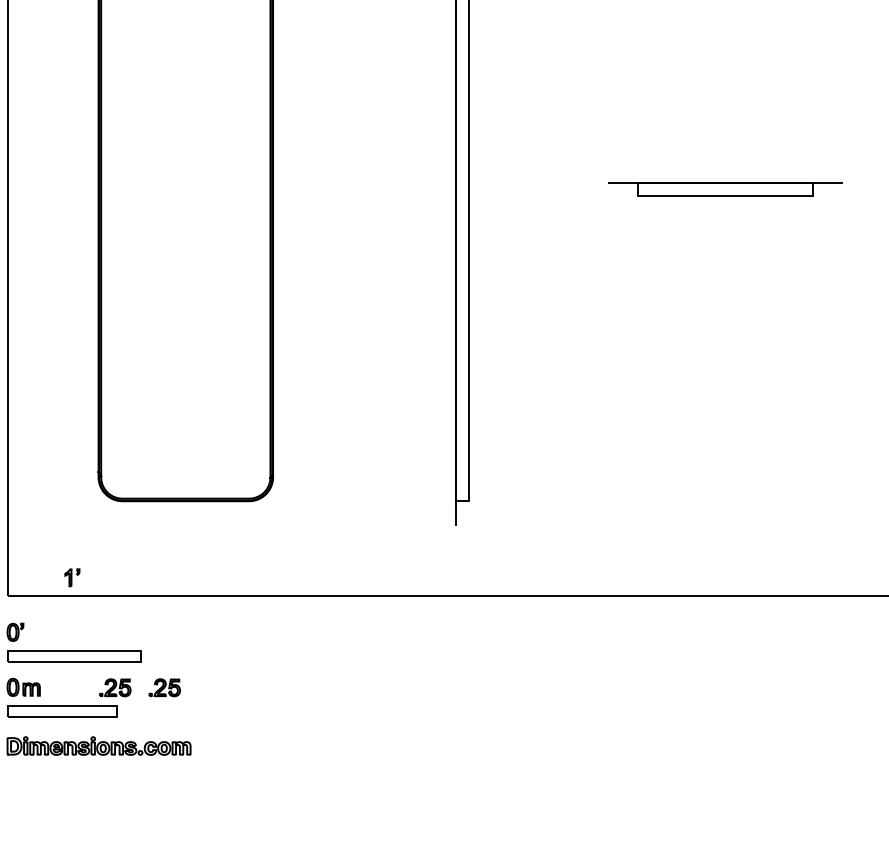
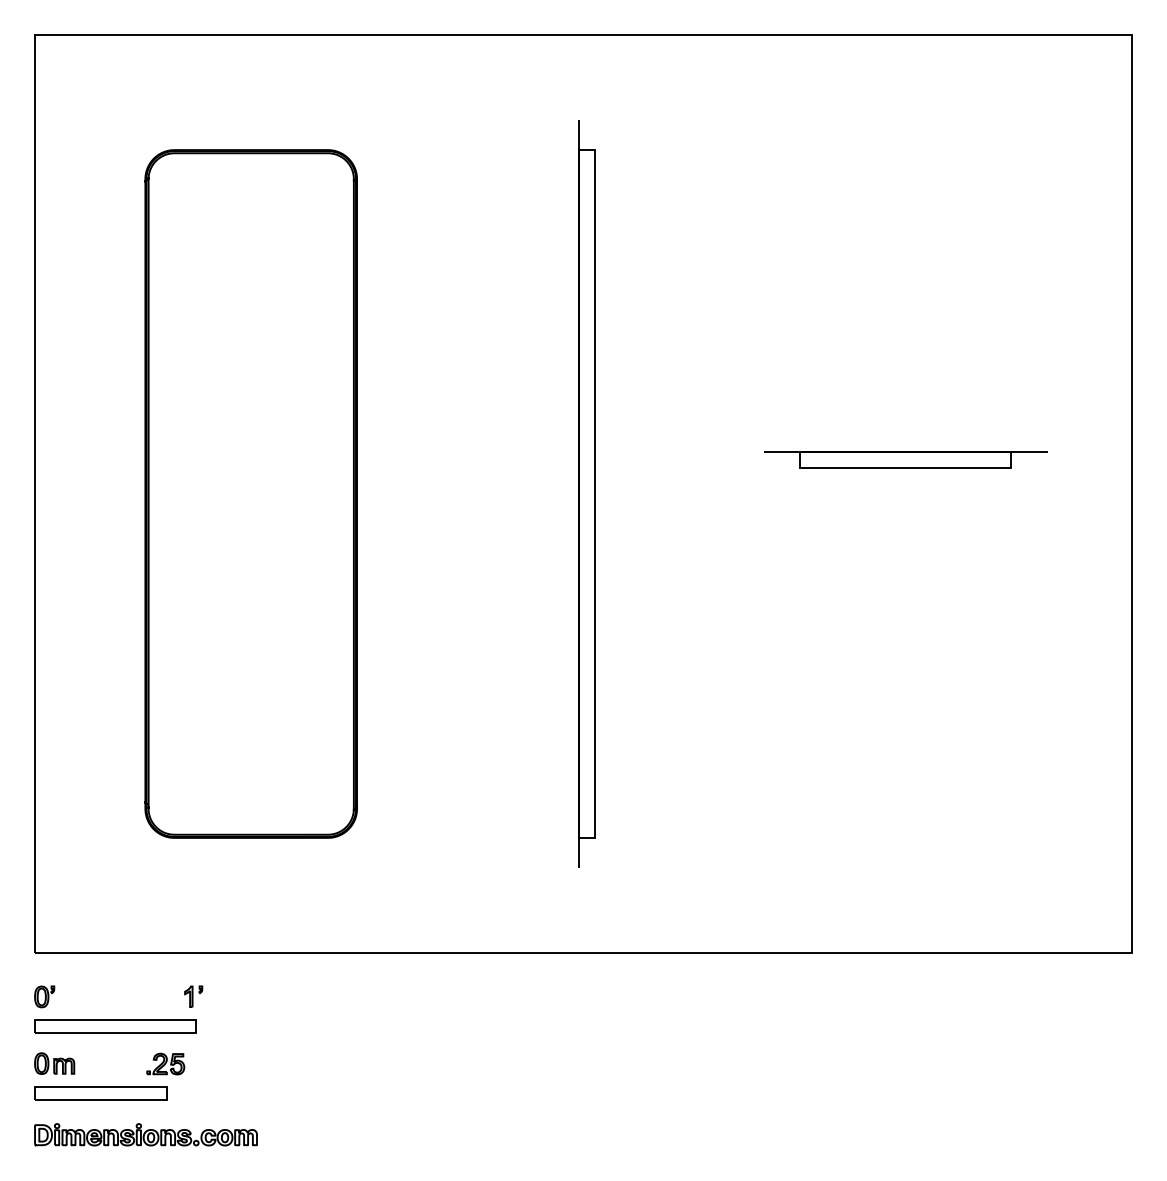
part: (72, 577) -> (193, 996), moved
part: (164, 687) -> (225, 1063), removed

